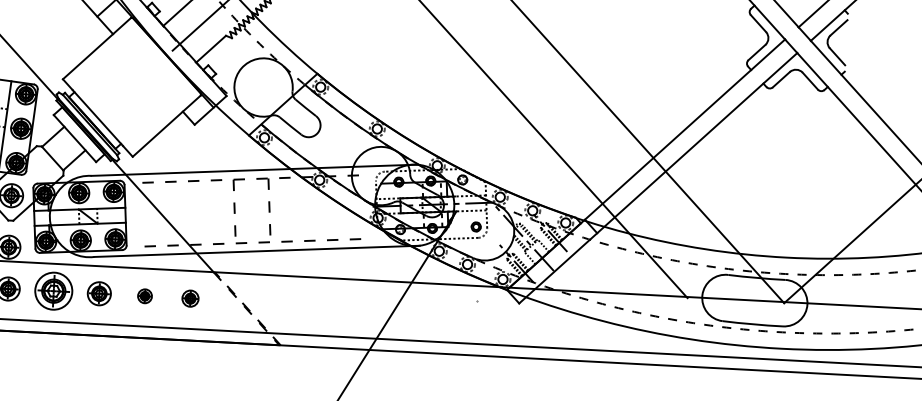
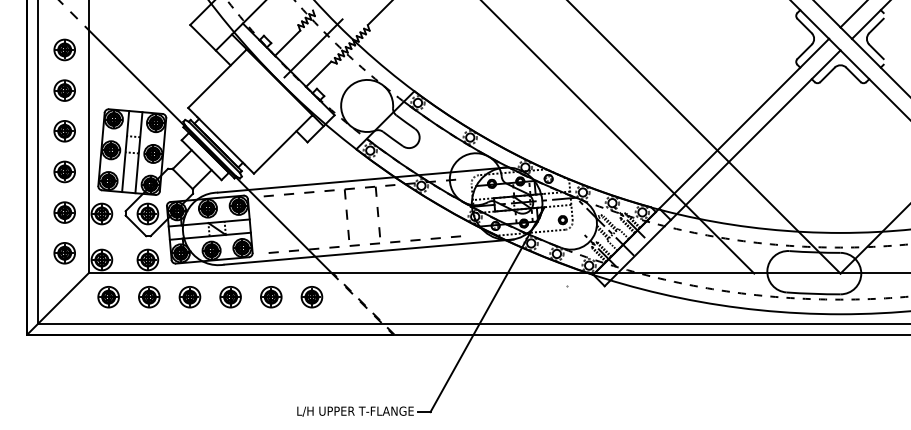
part: (53, 291) -> (189, 297), size x0.62
part: (145, 296) -> (271, 297), size x1.67
part: (189, 298) -> (311, 297), size x1.43

